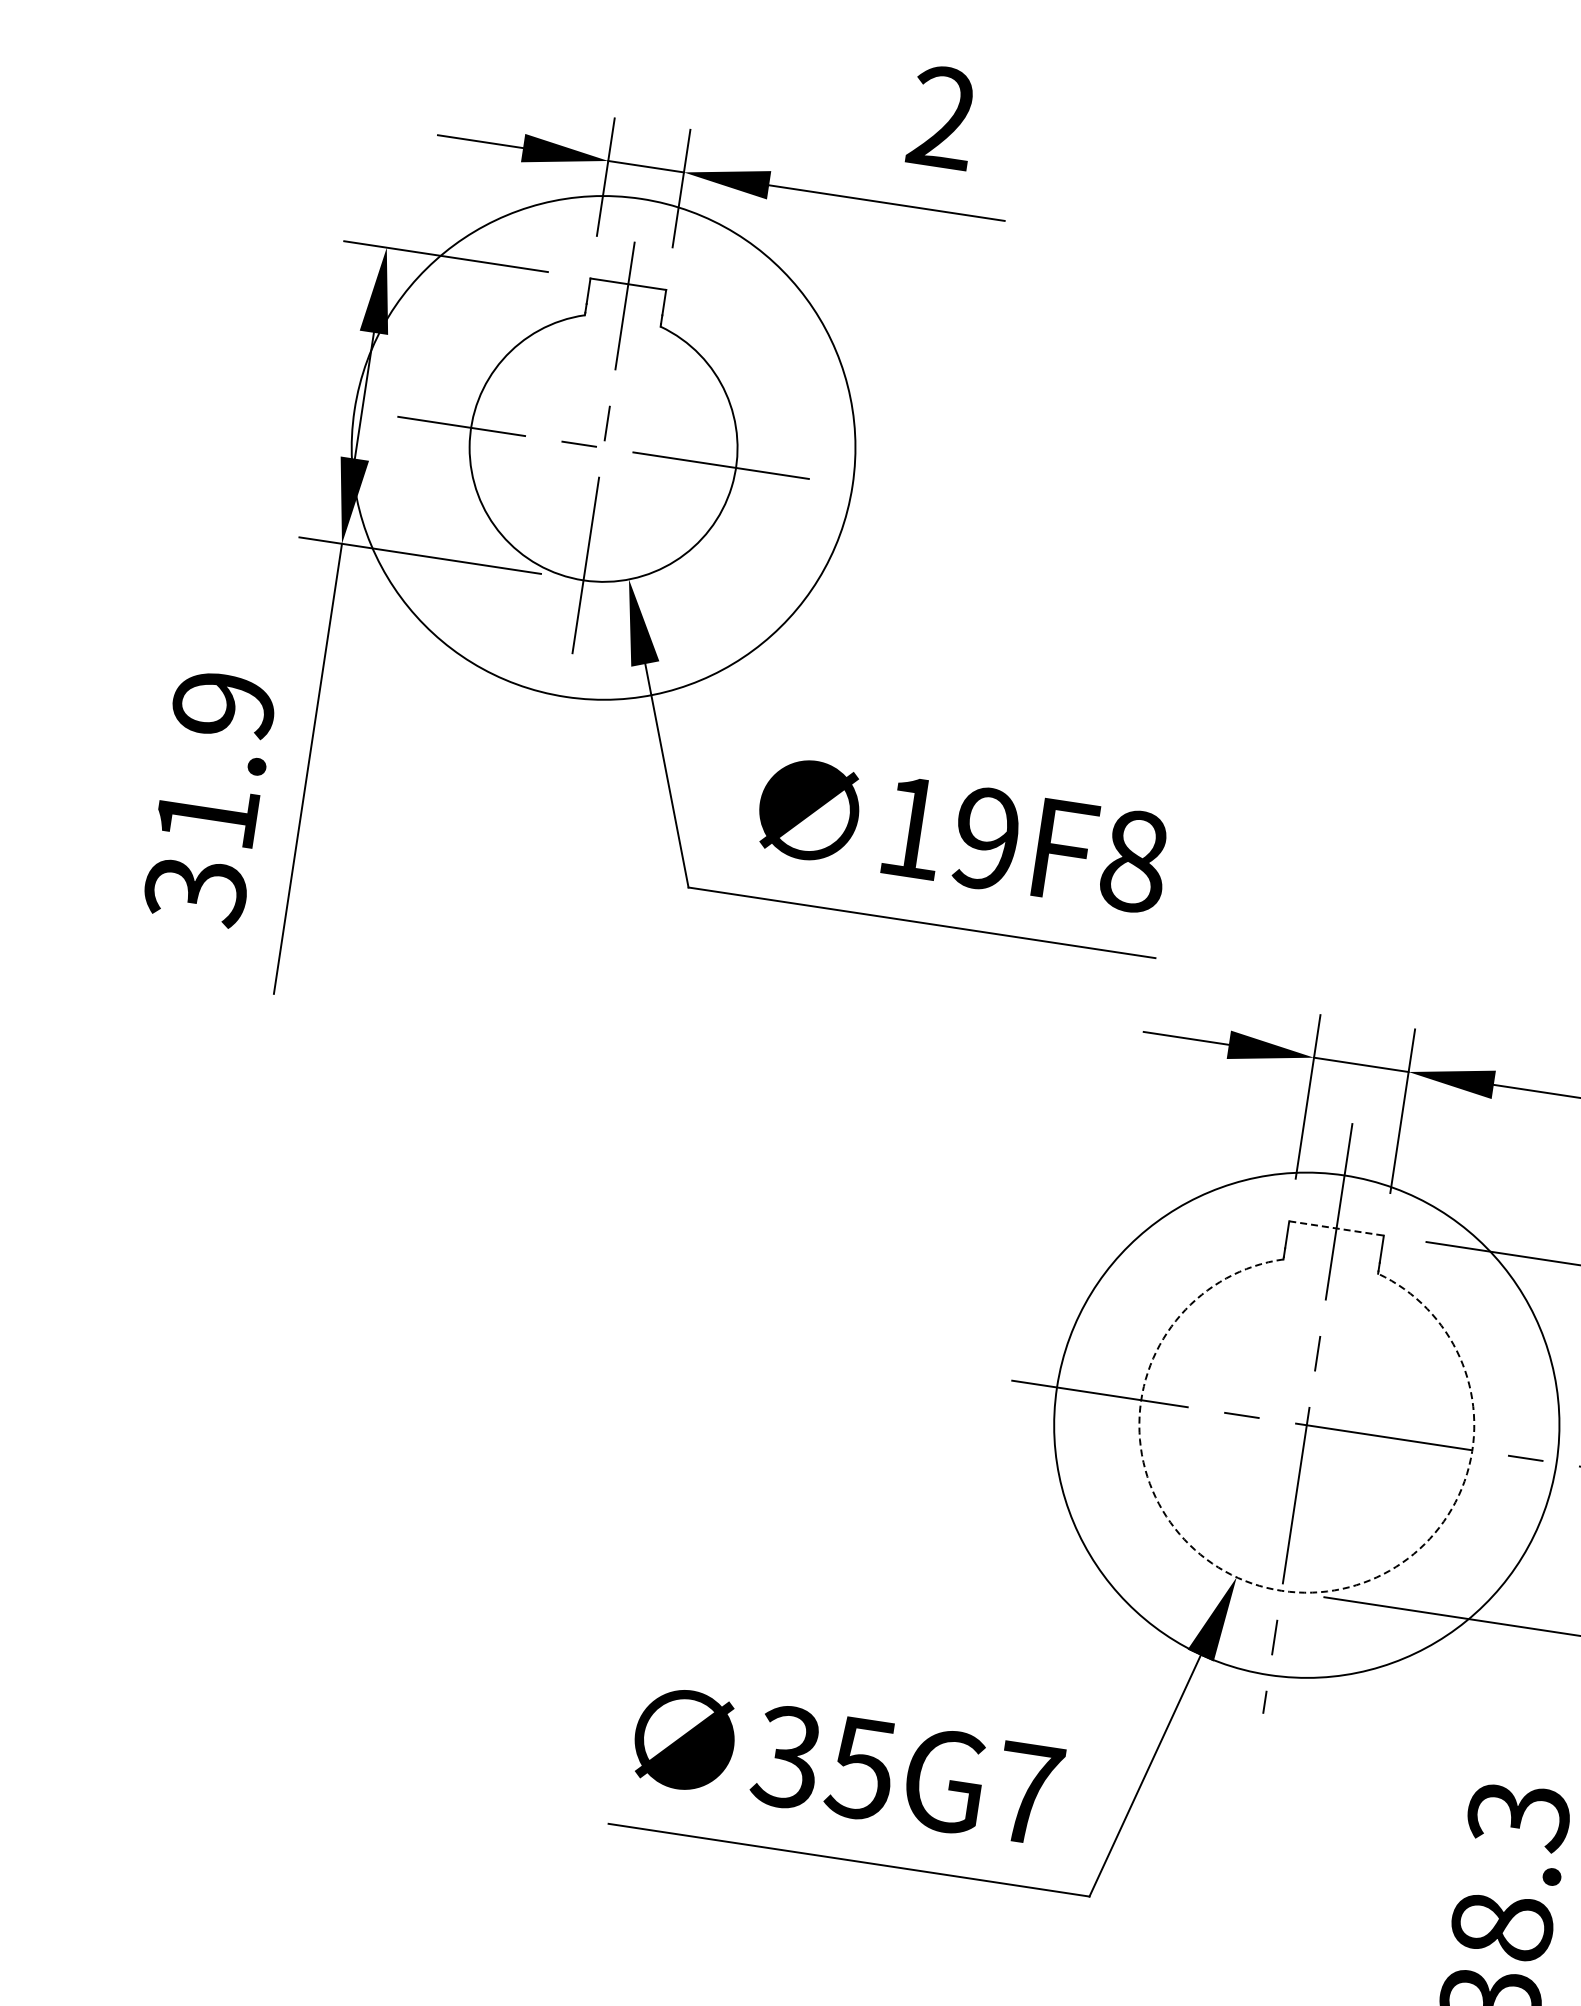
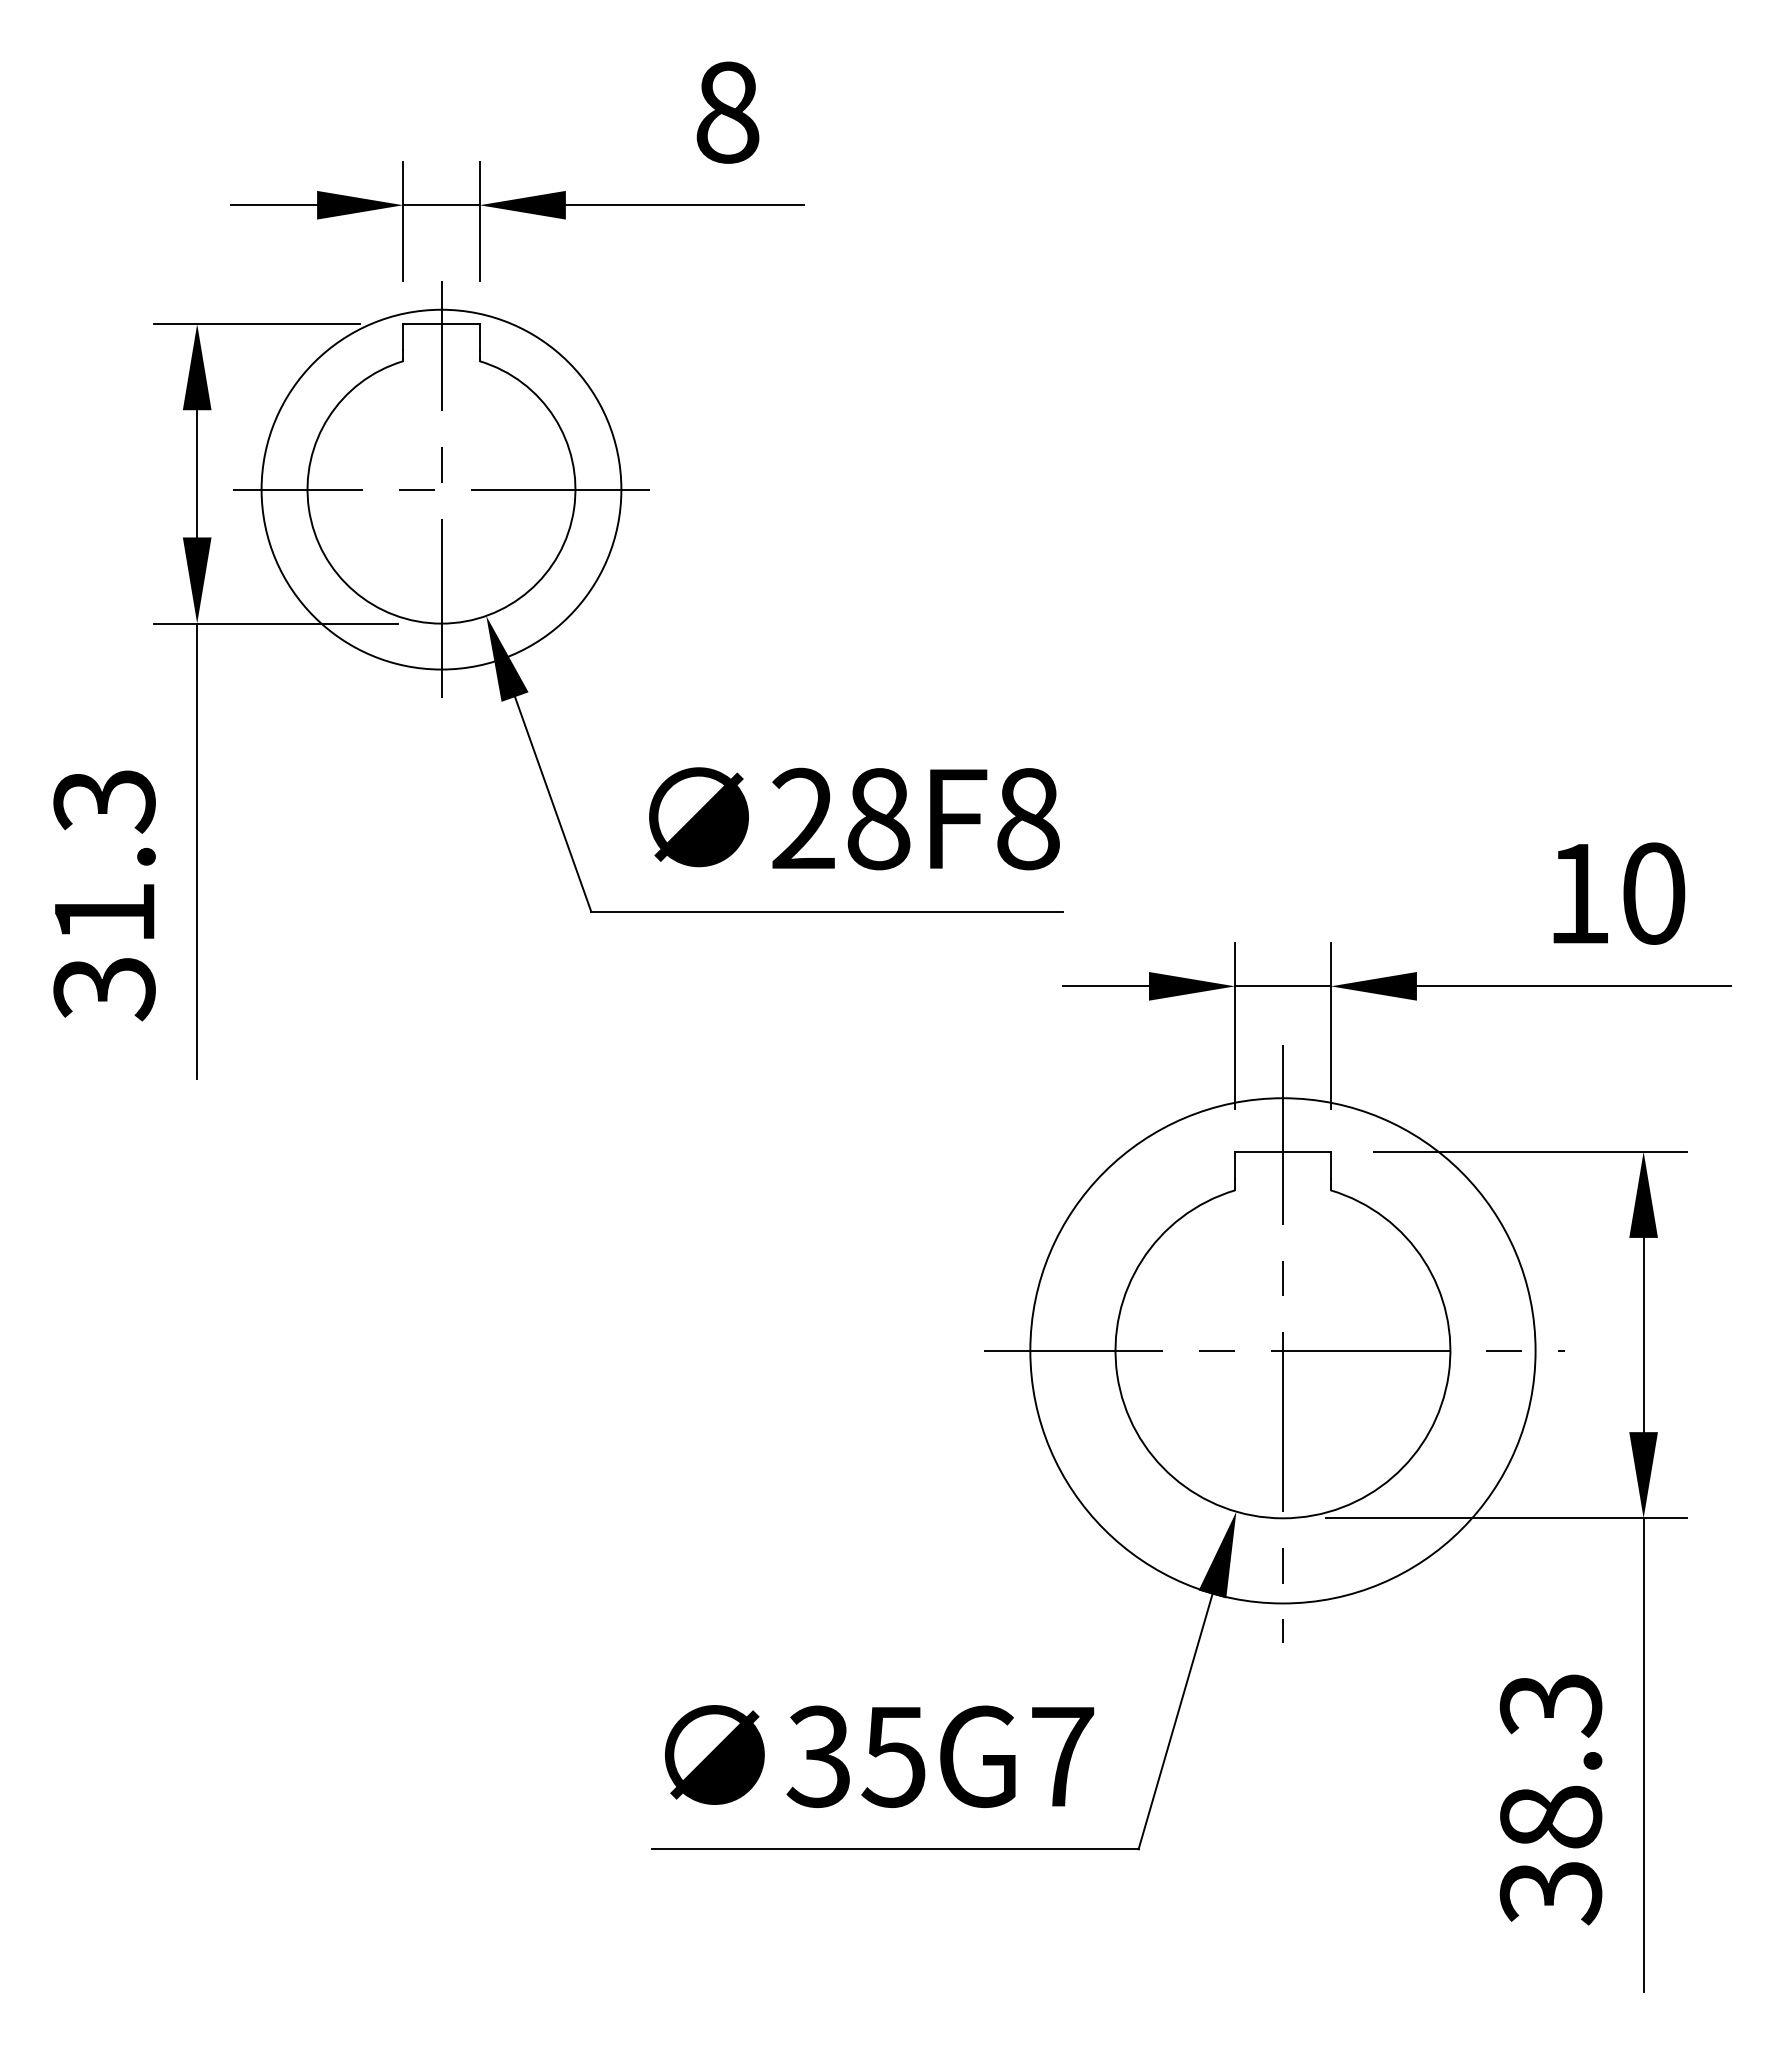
text: (942, 117) -> (727, 112), 2 -> 8
circle: (603, 447) -> (441, 489), size x0.71
text: (223, 705) -> (104, 801), 31.9 -> 31.3
text: (949, 832) -> (841, 818), 19F8 -> 28F8
line: (1336, 1228) -> (1282, 1151), dashed -> solid
arc: (1281, 1590) -> (1282, 1518), dashed -> solid

